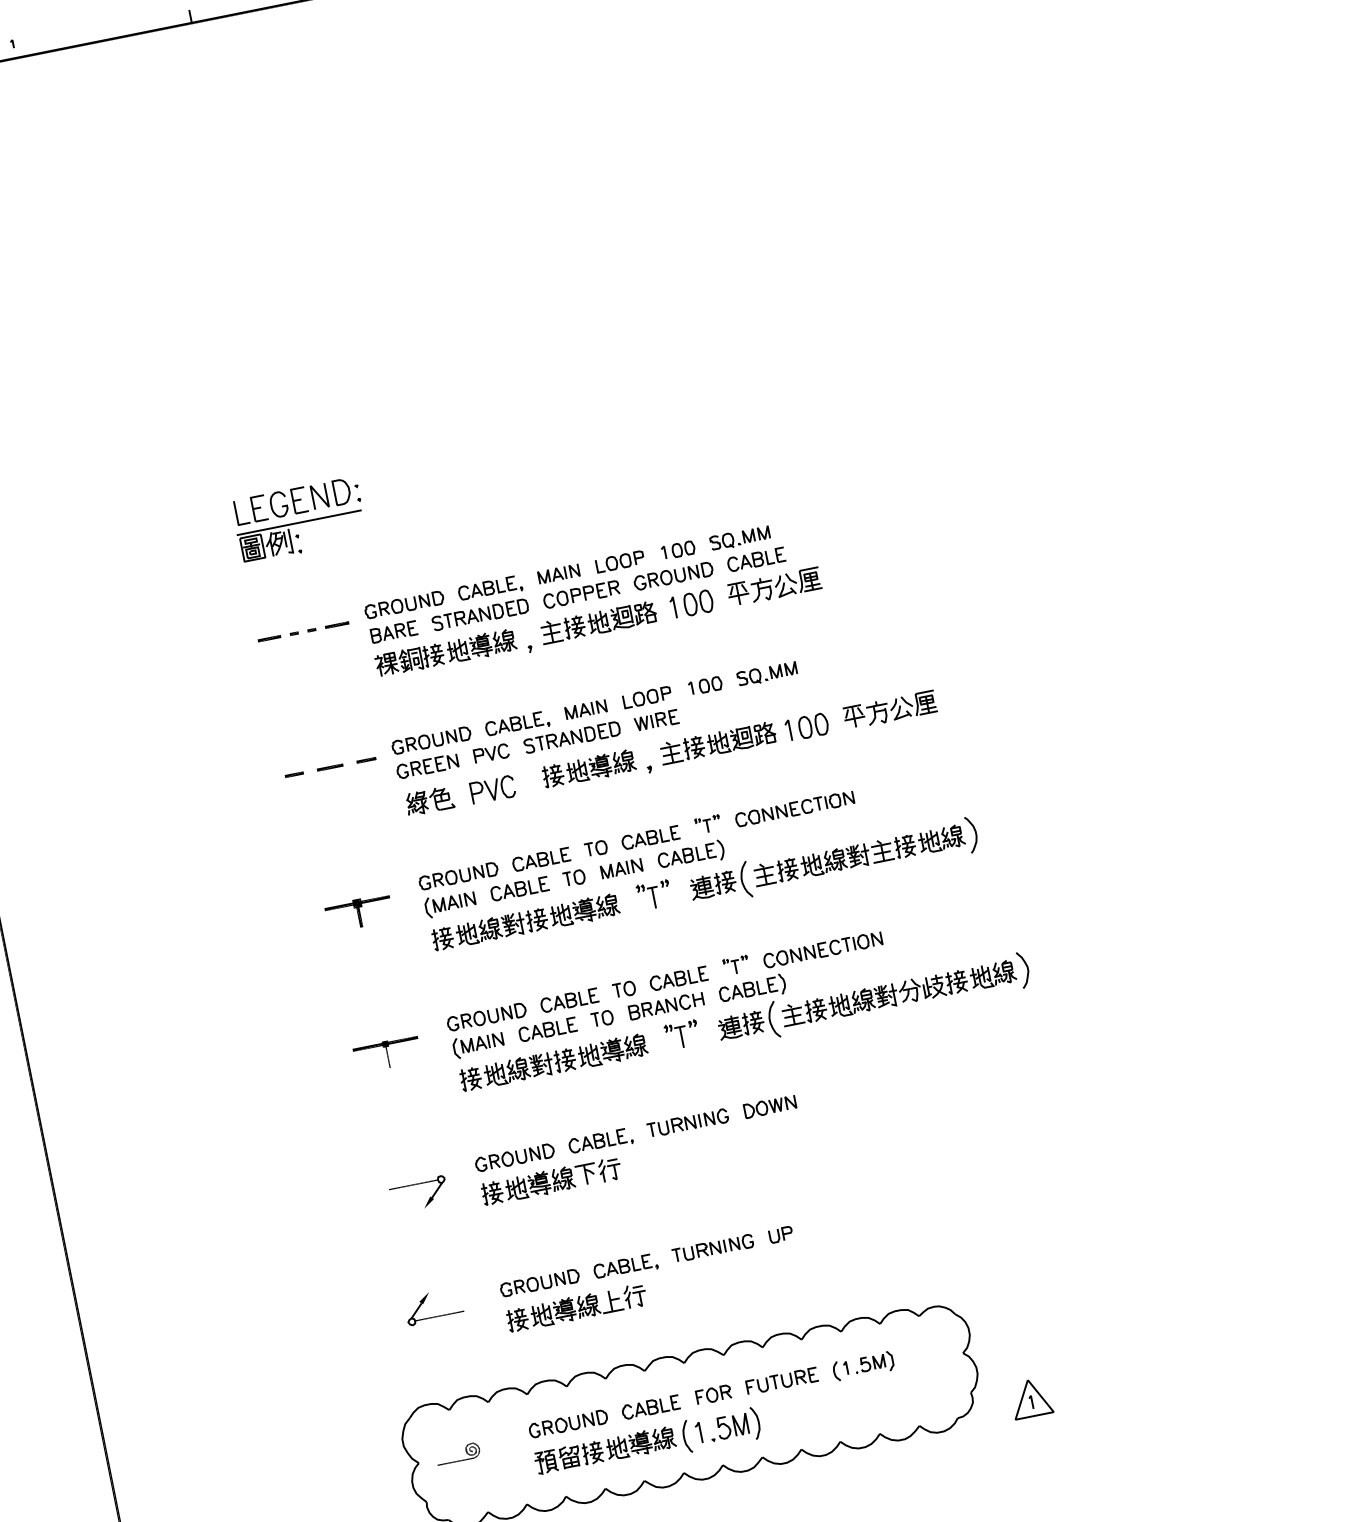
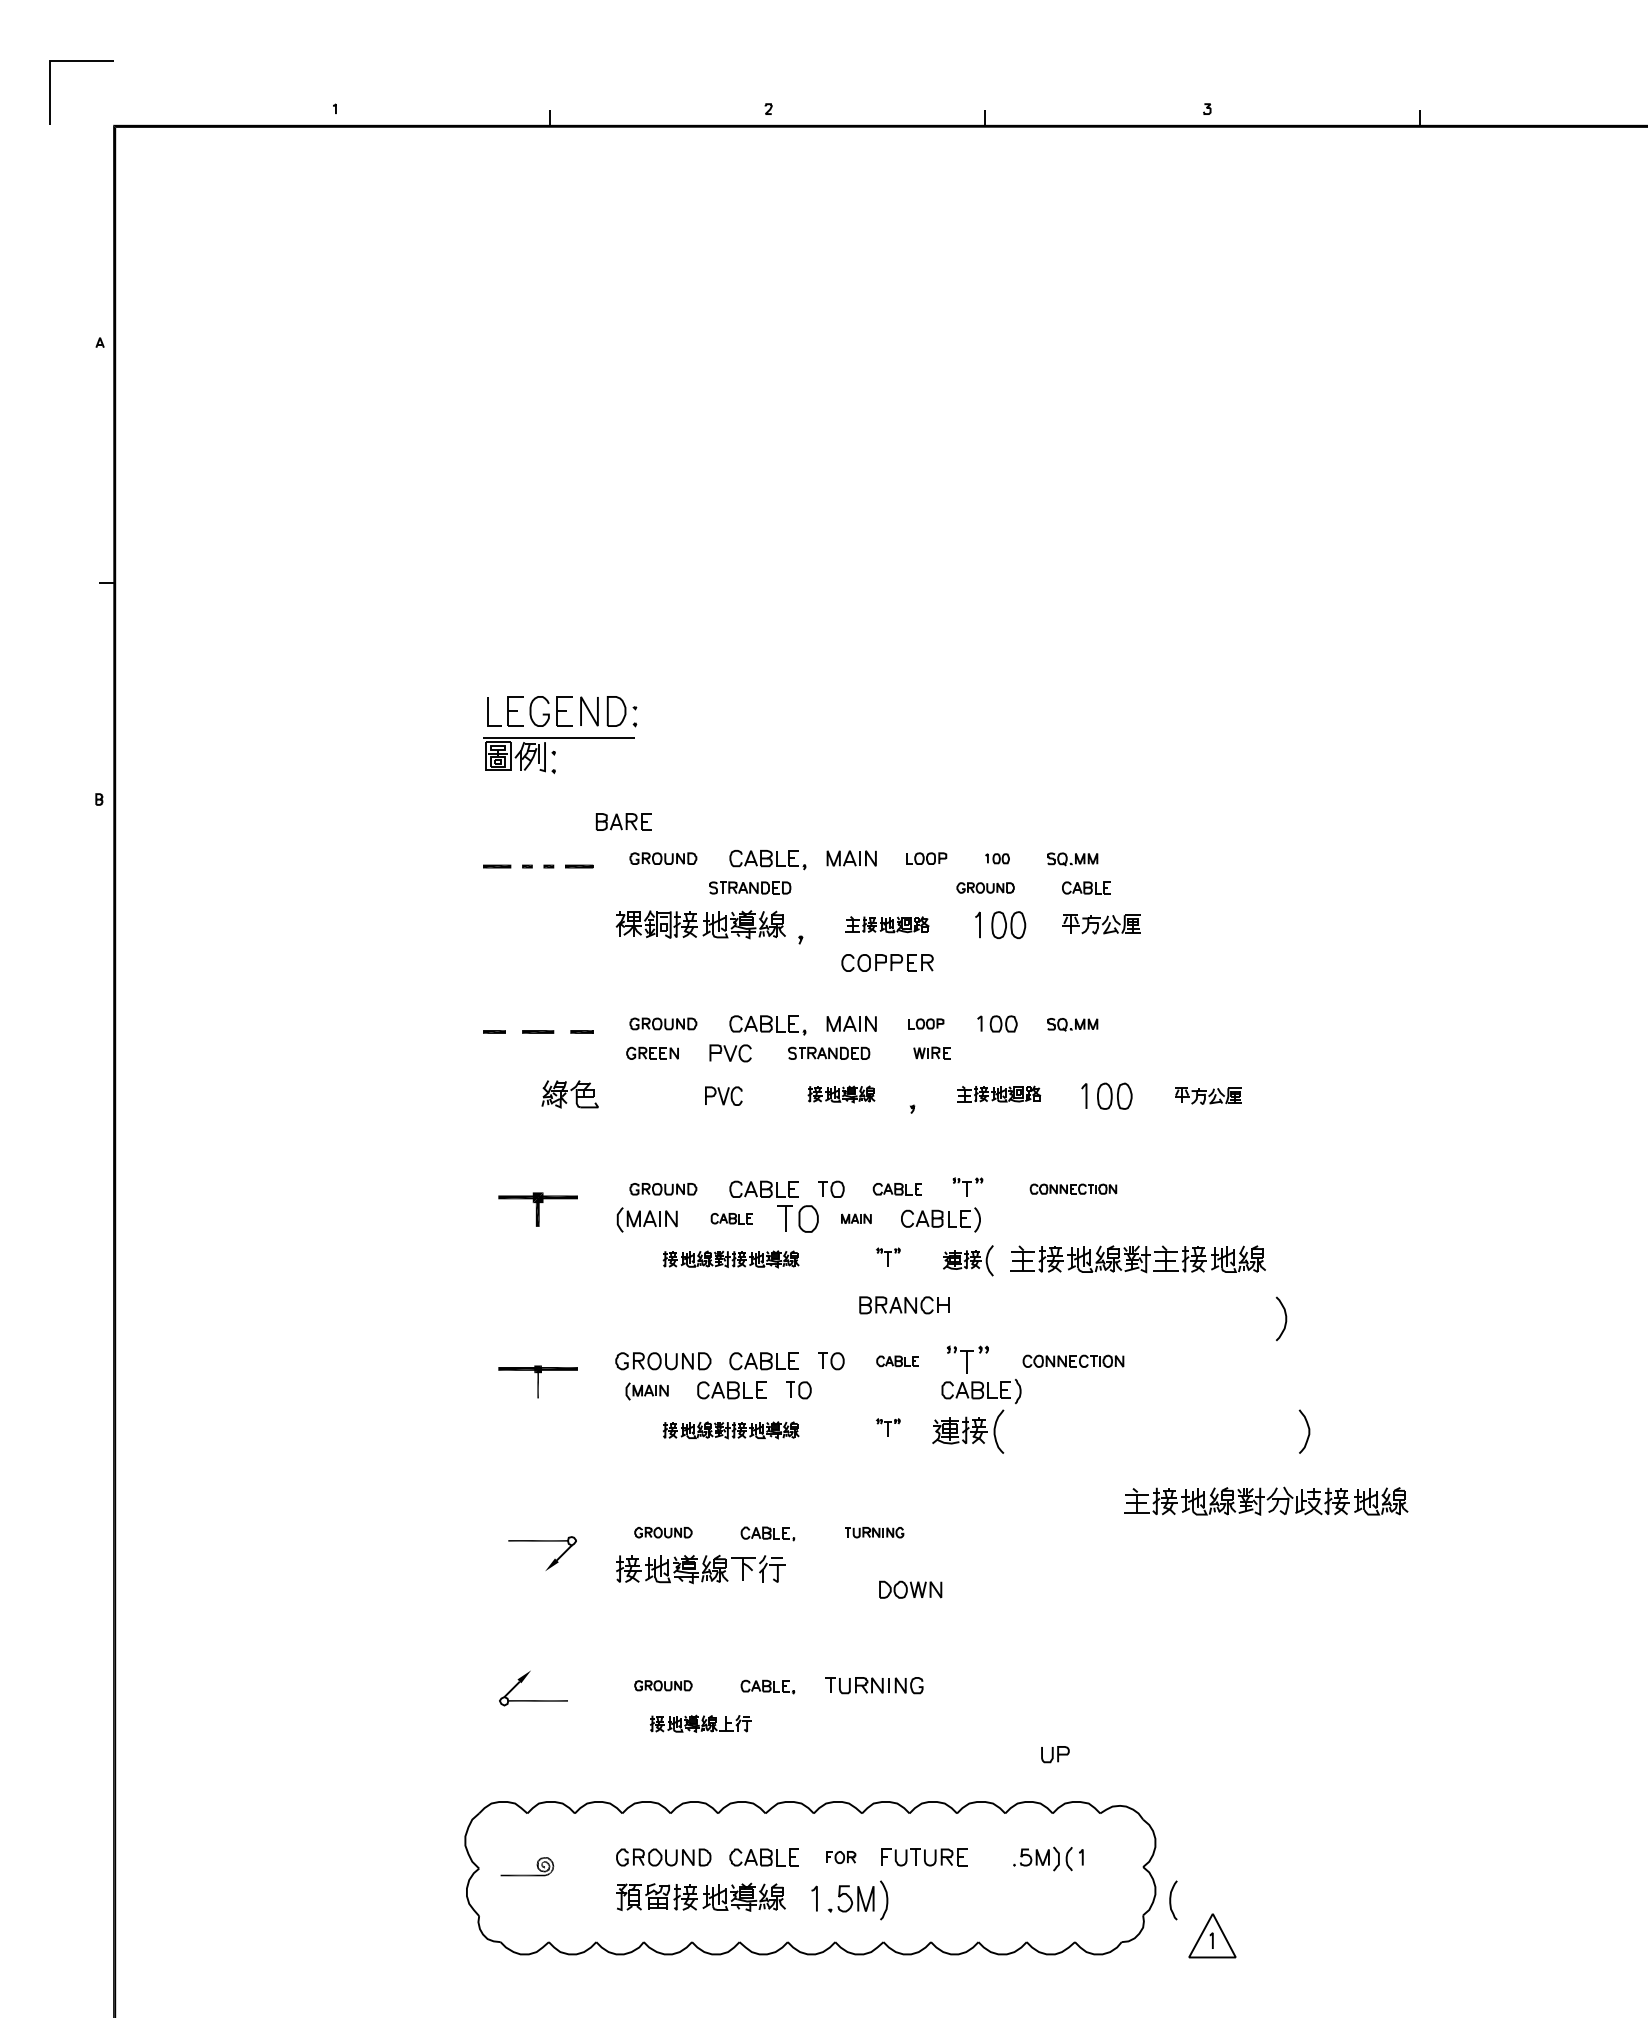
part: (740, 538) -> (1072, 859), size x0.7
part: (678, 550) -> (997, 858), size x0.6
part: (756, 559) -> (1086, 887), size x0.7
part: (620, 561) -> (926, 858), size x0.7
part: (673, 575) -> (985, 887), size x0.6
part: (774, 587) -> (1101, 924), size x0.7
part: (581, 594) -> (887, 962), moved
part: (404, 604) -> (663, 858), size x0.7
part: (479, 614) -> (749, 887), size x0.7
part: (599, 622) -> (887, 924), size x0.6
part: (393, 631) -> (623, 821), moved
part: (767, 673) -> (1072, 1024), size x0.7
part: (647, 697) -> (926, 1023), size x0.6
part: (889, 710) -> (1207, 1096), size x0.6
part: (656, 719) -> (931, 1052), size x0.7
part: (571, 737) -> (828, 1053), size x0.7
part: (431, 740) -> (663, 1023), size x0.7
part: (717, 742) -> (998, 1093), size x0.6
part: (427, 766) -> (652, 1053), size x0.7
part: (589, 769) -> (841, 1094), size x0.6
part: (492, 789) -> (723, 1095), size x0.7
part: (429, 801) -> (569, 1094), moved
part: (794, 808) -> (1073, 1188), size x0.6
curve: (975, 833) -> (1285, 1318), moved
part: (650, 837) -> (897, 1188), size x0.7
part: (621, 868) -> (856, 1218), size x0.6
part: (458, 875) -> (663, 1188), size x0.7
part: (574, 877) -> (798, 1218), size x1.6
part: (720, 884) -> (968, 1260), size x0.7
part: (519, 888) -> (731, 1218), size x0.6
part: (654, 895) -> (888, 1257), size x0.6
part: (525, 921) -> (730, 1258), size x0.6
part: (823, 950) -> (1073, 1361), size x0.7
part: (735, 964) -> (967, 1358), size x1.4
part: (678, 978) -> (897, 1361), size x0.6
part: (899, 992) -> (1266, 1500), moved
part: (666, 1006) -> (904, 1305), moved
part: (682, 1034) -> (888, 1427), size x0.6
part: (477, 1044) -> (646, 1391), size x0.7
part: (553, 1062) -> (730, 1429), size x0.6
part: (769, 1106) -> (910, 1589), moved
part: (687, 1122) -> (874, 1532), size x0.6
part: (600, 1141) -> (767, 1533), size x0.7
part: (514, 1157) -> (663, 1532), size x0.6
part: (781, 1234) -> (1055, 1754), moved
part: (625, 1267) -> (767, 1687), size x0.7
part: (540, 1282) -> (663, 1685), size x0.6
part: (576, 1307) -> (700, 1723), size x0.6
part: (835, 1372) -> (1067, 1859), moved
part: (714, 1394) -> (841, 1857), size x0.7
curve: (685, 1437) -> (1171, 1900), moved

